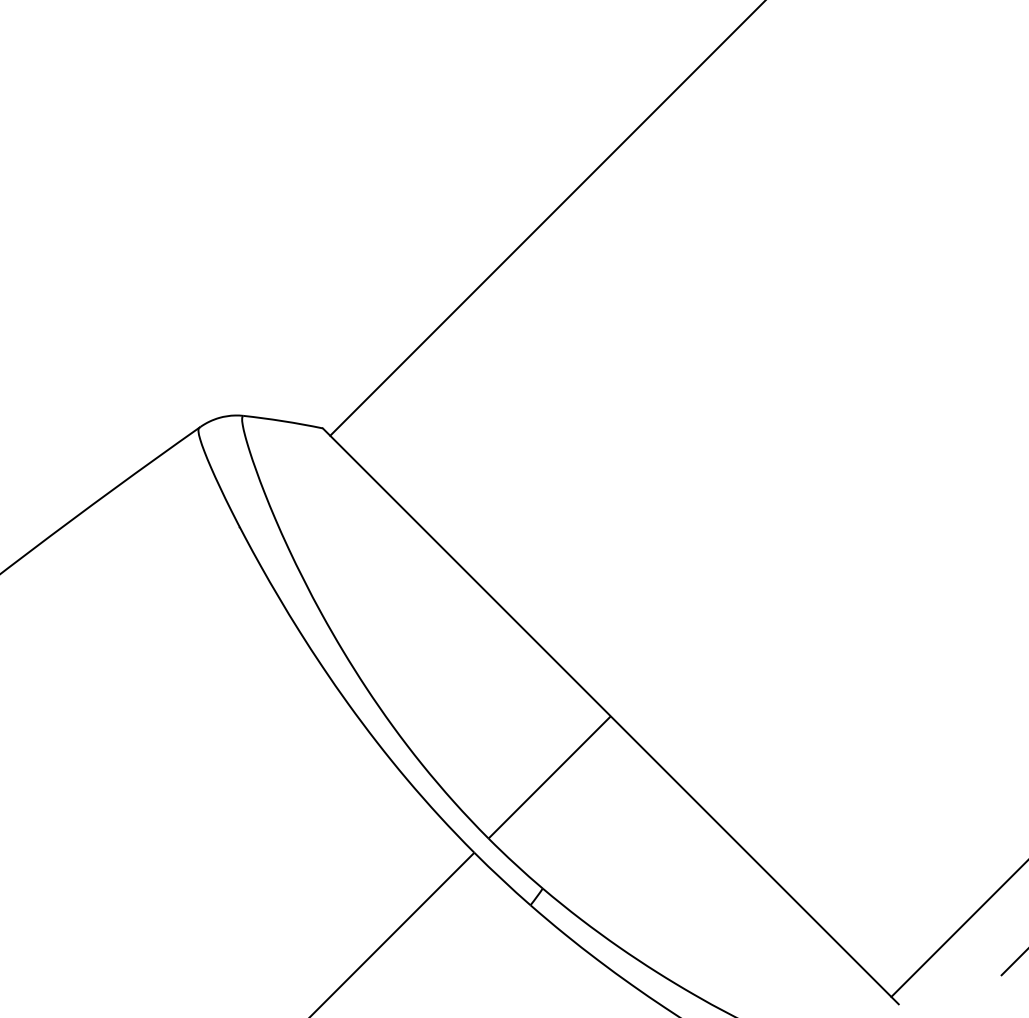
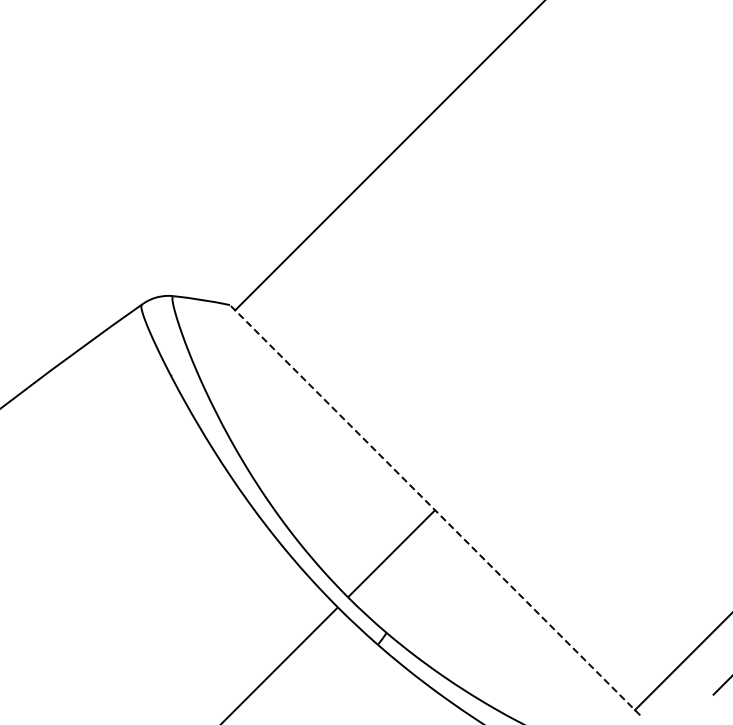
line: (609, 715) -> (434, 509), solid -> dashed

